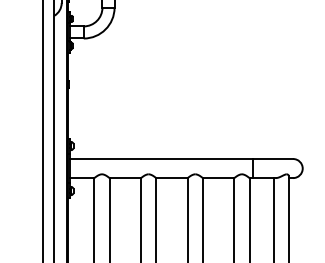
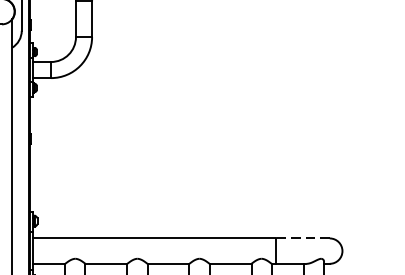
line: (272, 159) -> (302, 239), solid -> dashed

